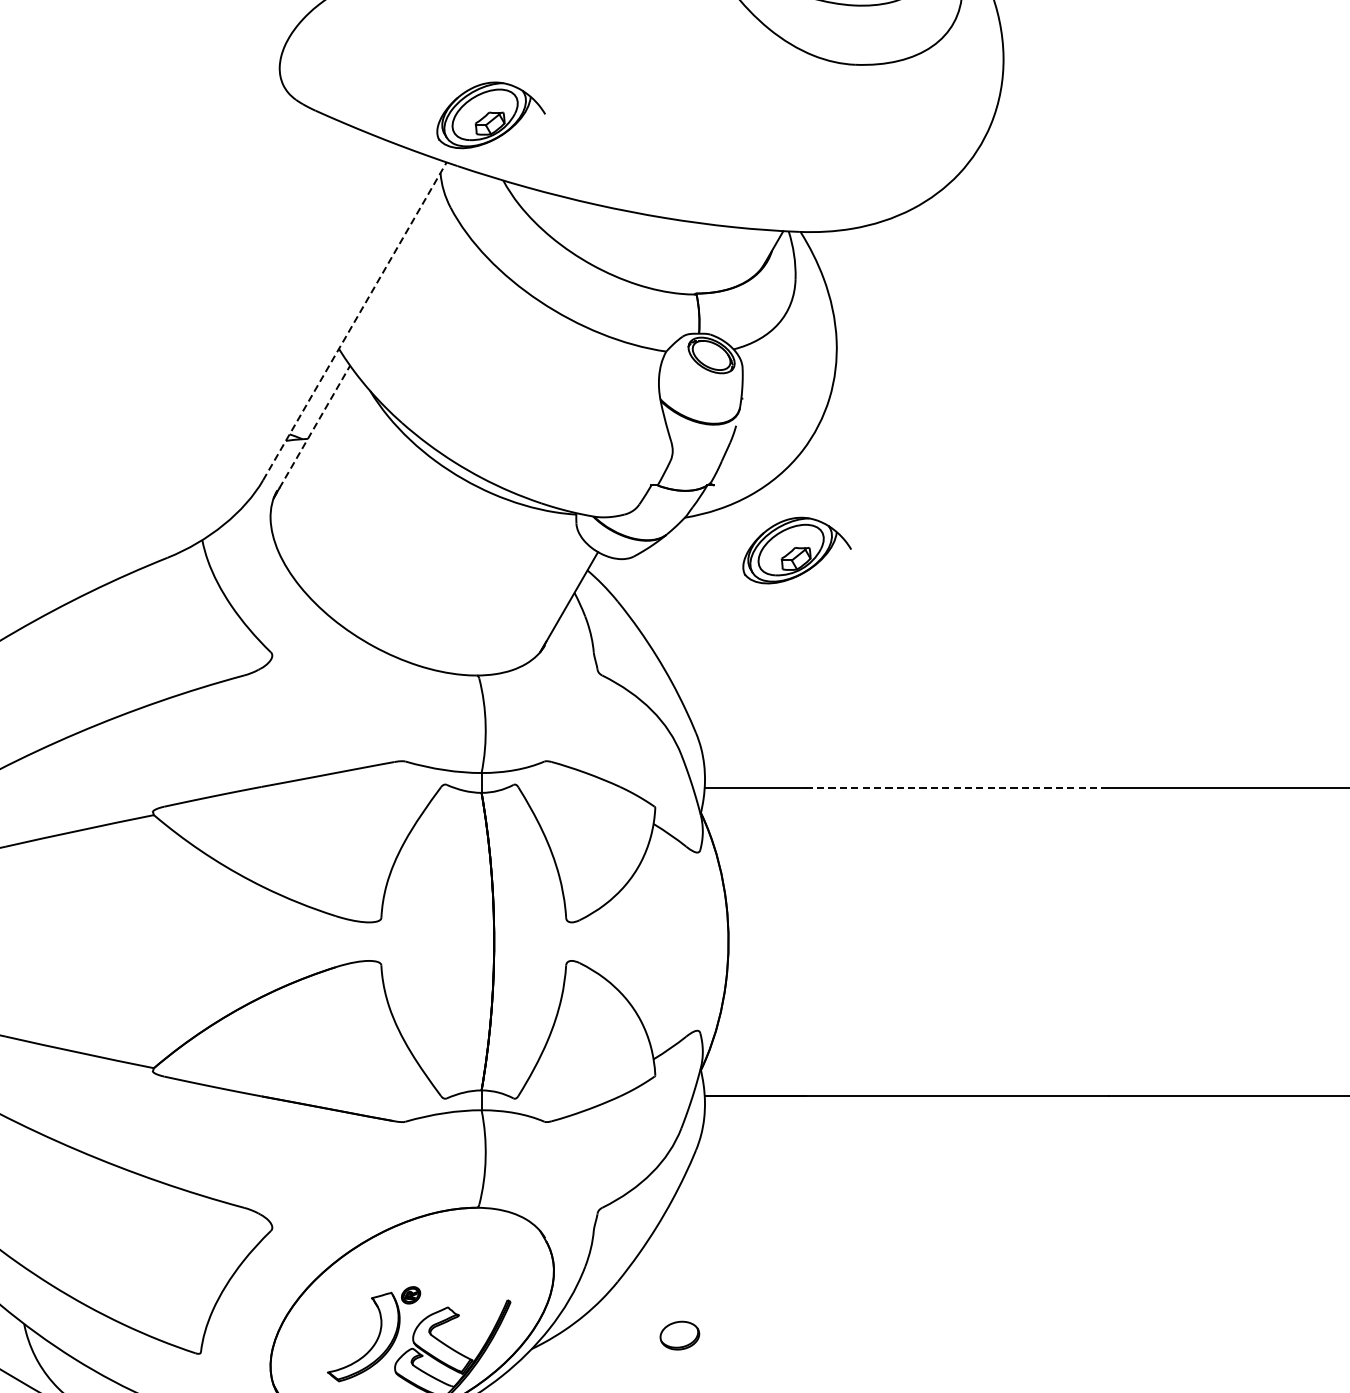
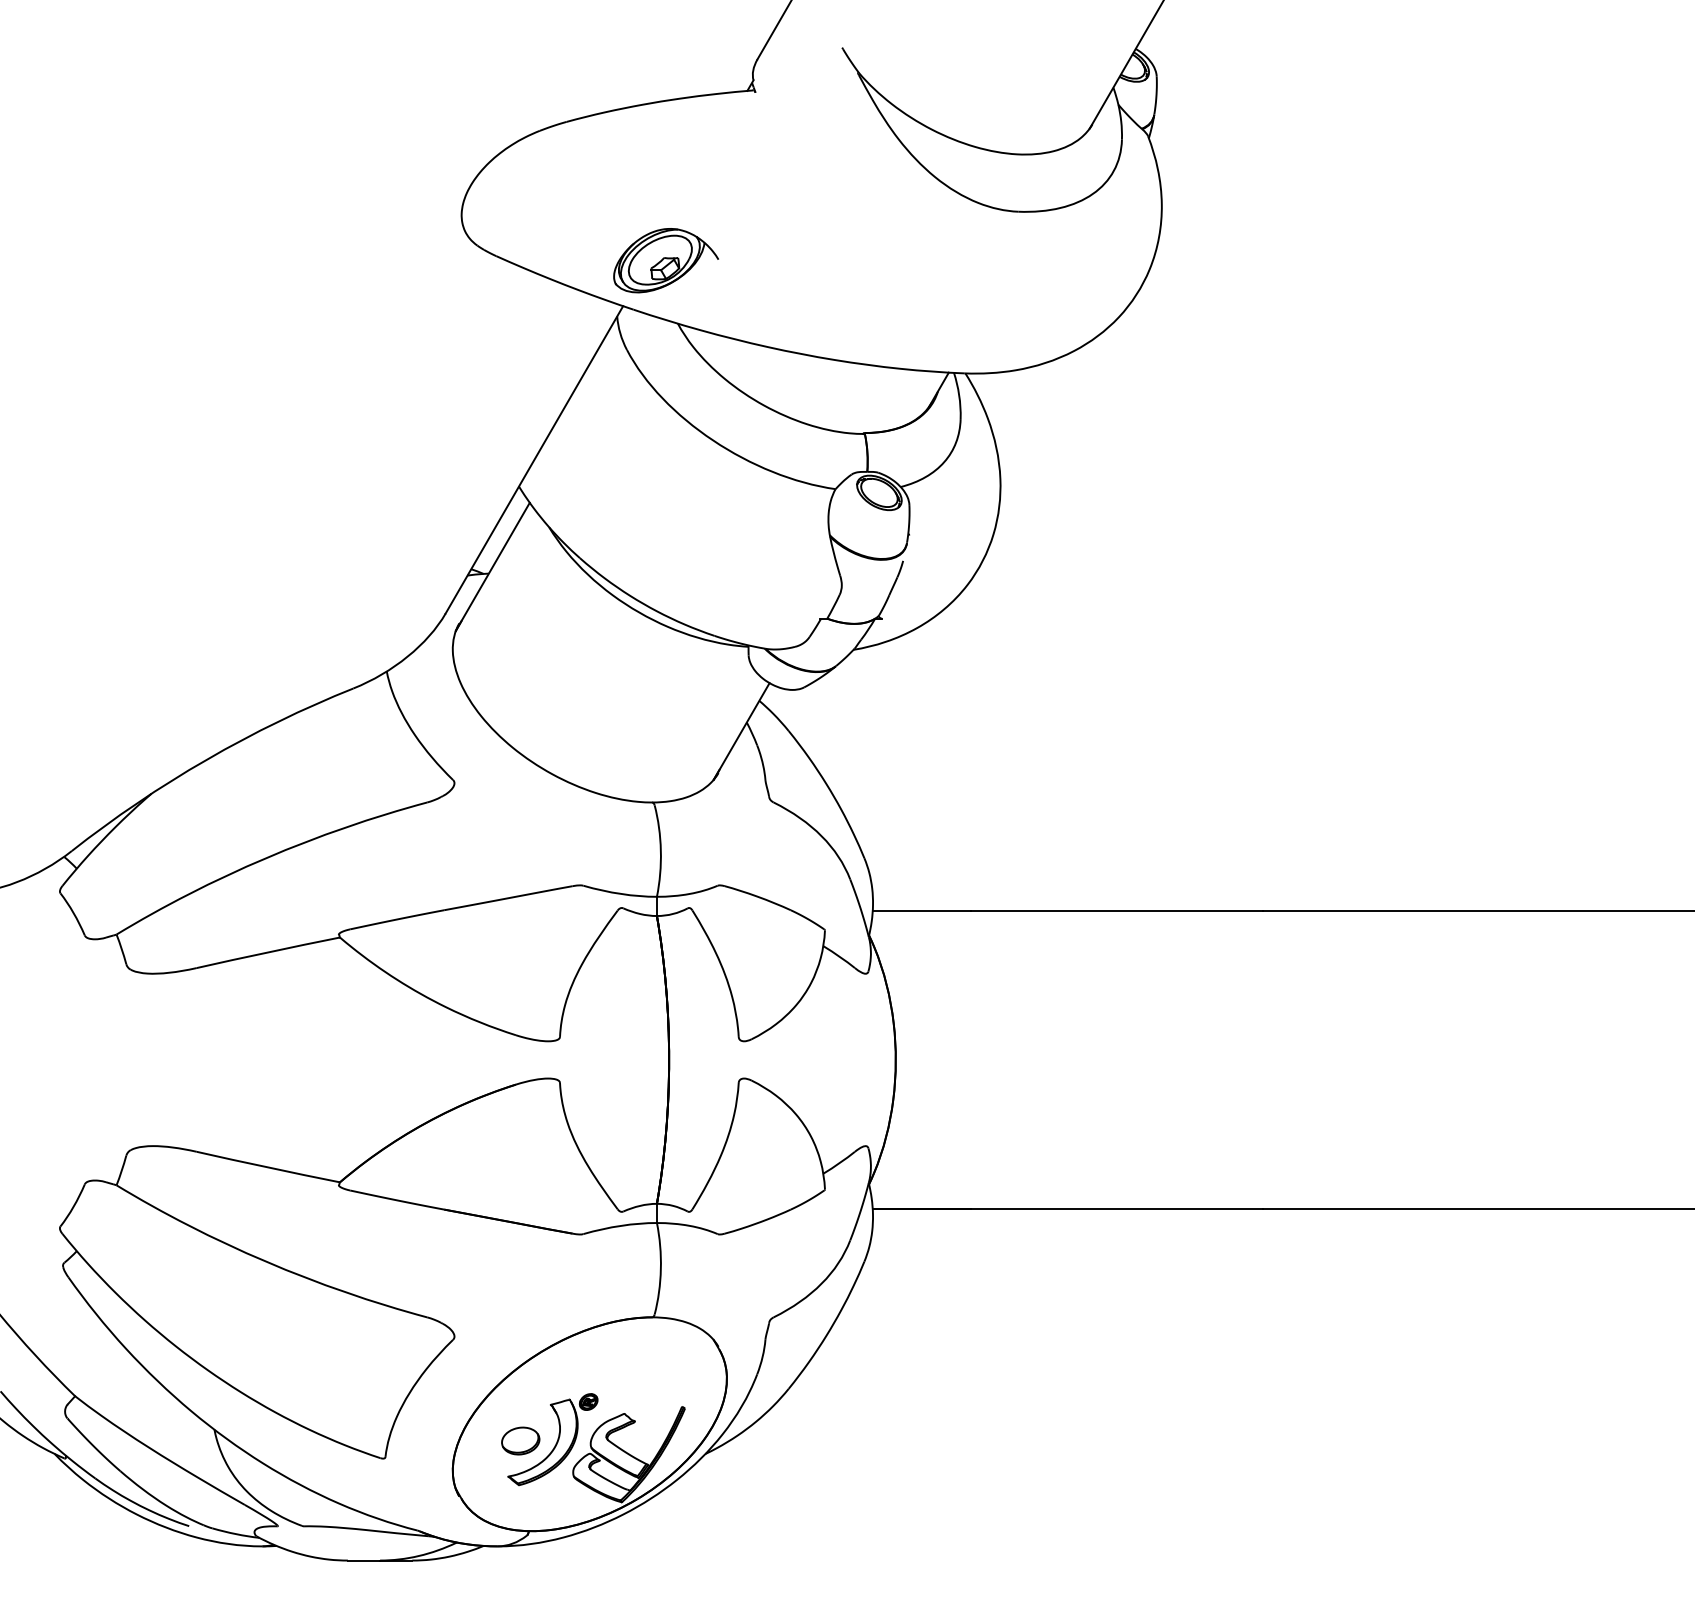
line: (355, 320) -> (534, 459), dashed -> solid
line: (311, 431) -> (492, 566), dashed -> solid
part: (796, 550) -> (961, 681), removed
line: (956, 788) -> (1116, 911), dashed -> solid
part: (679, 1335) -> (520, 1440), moved

